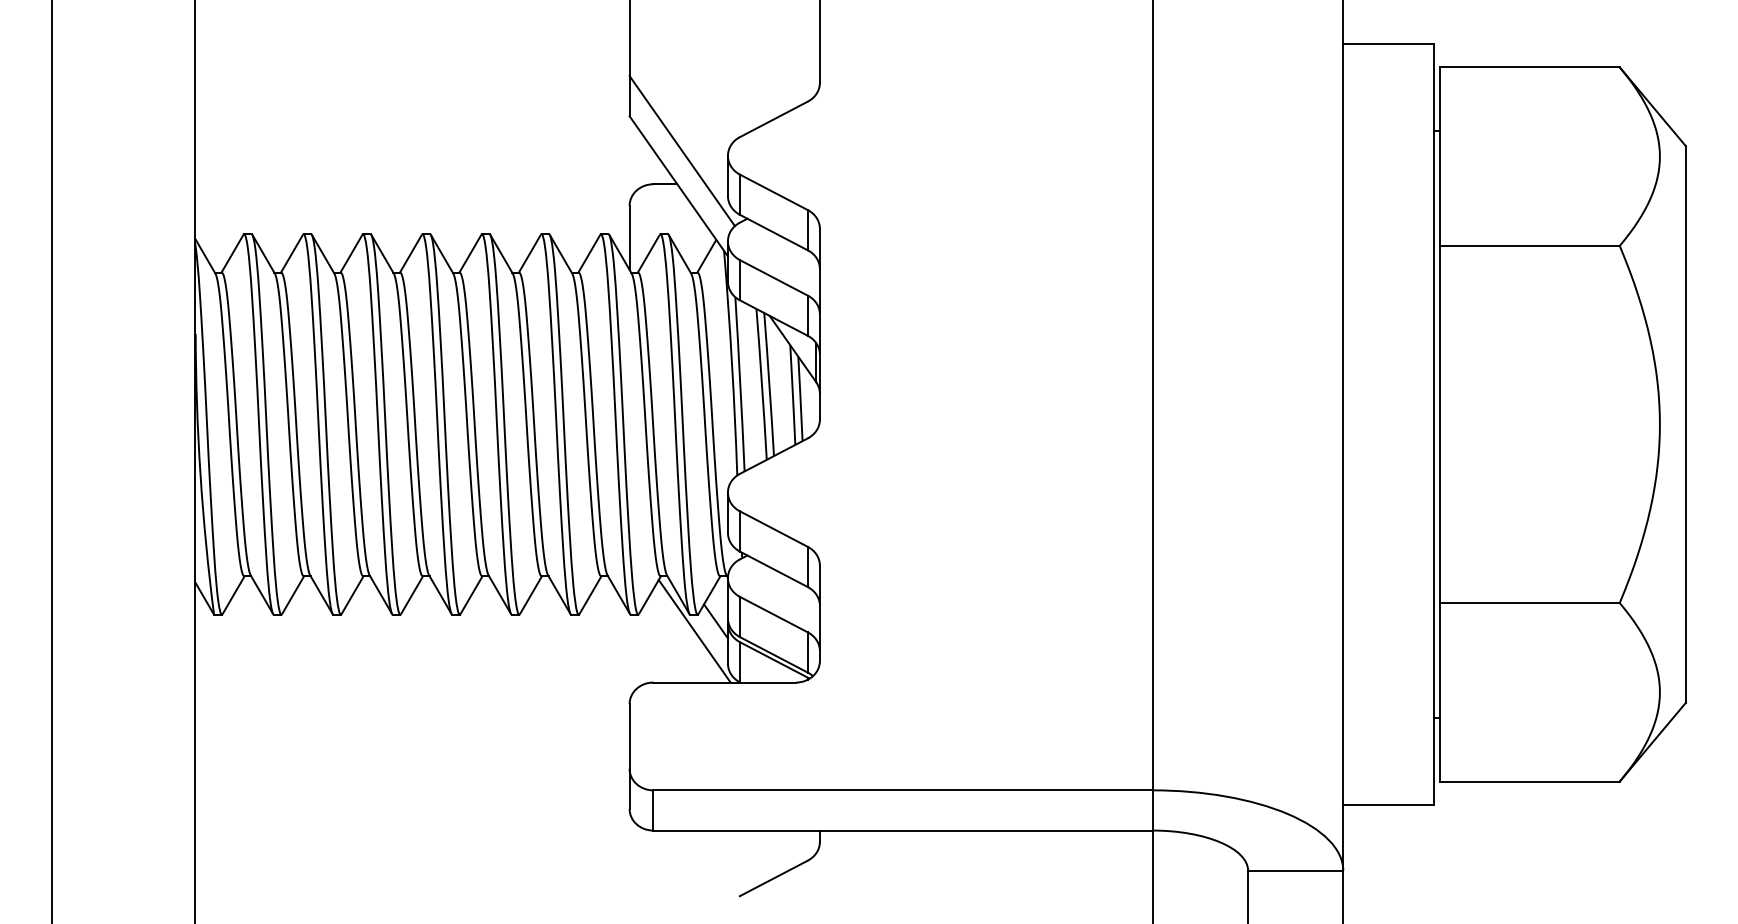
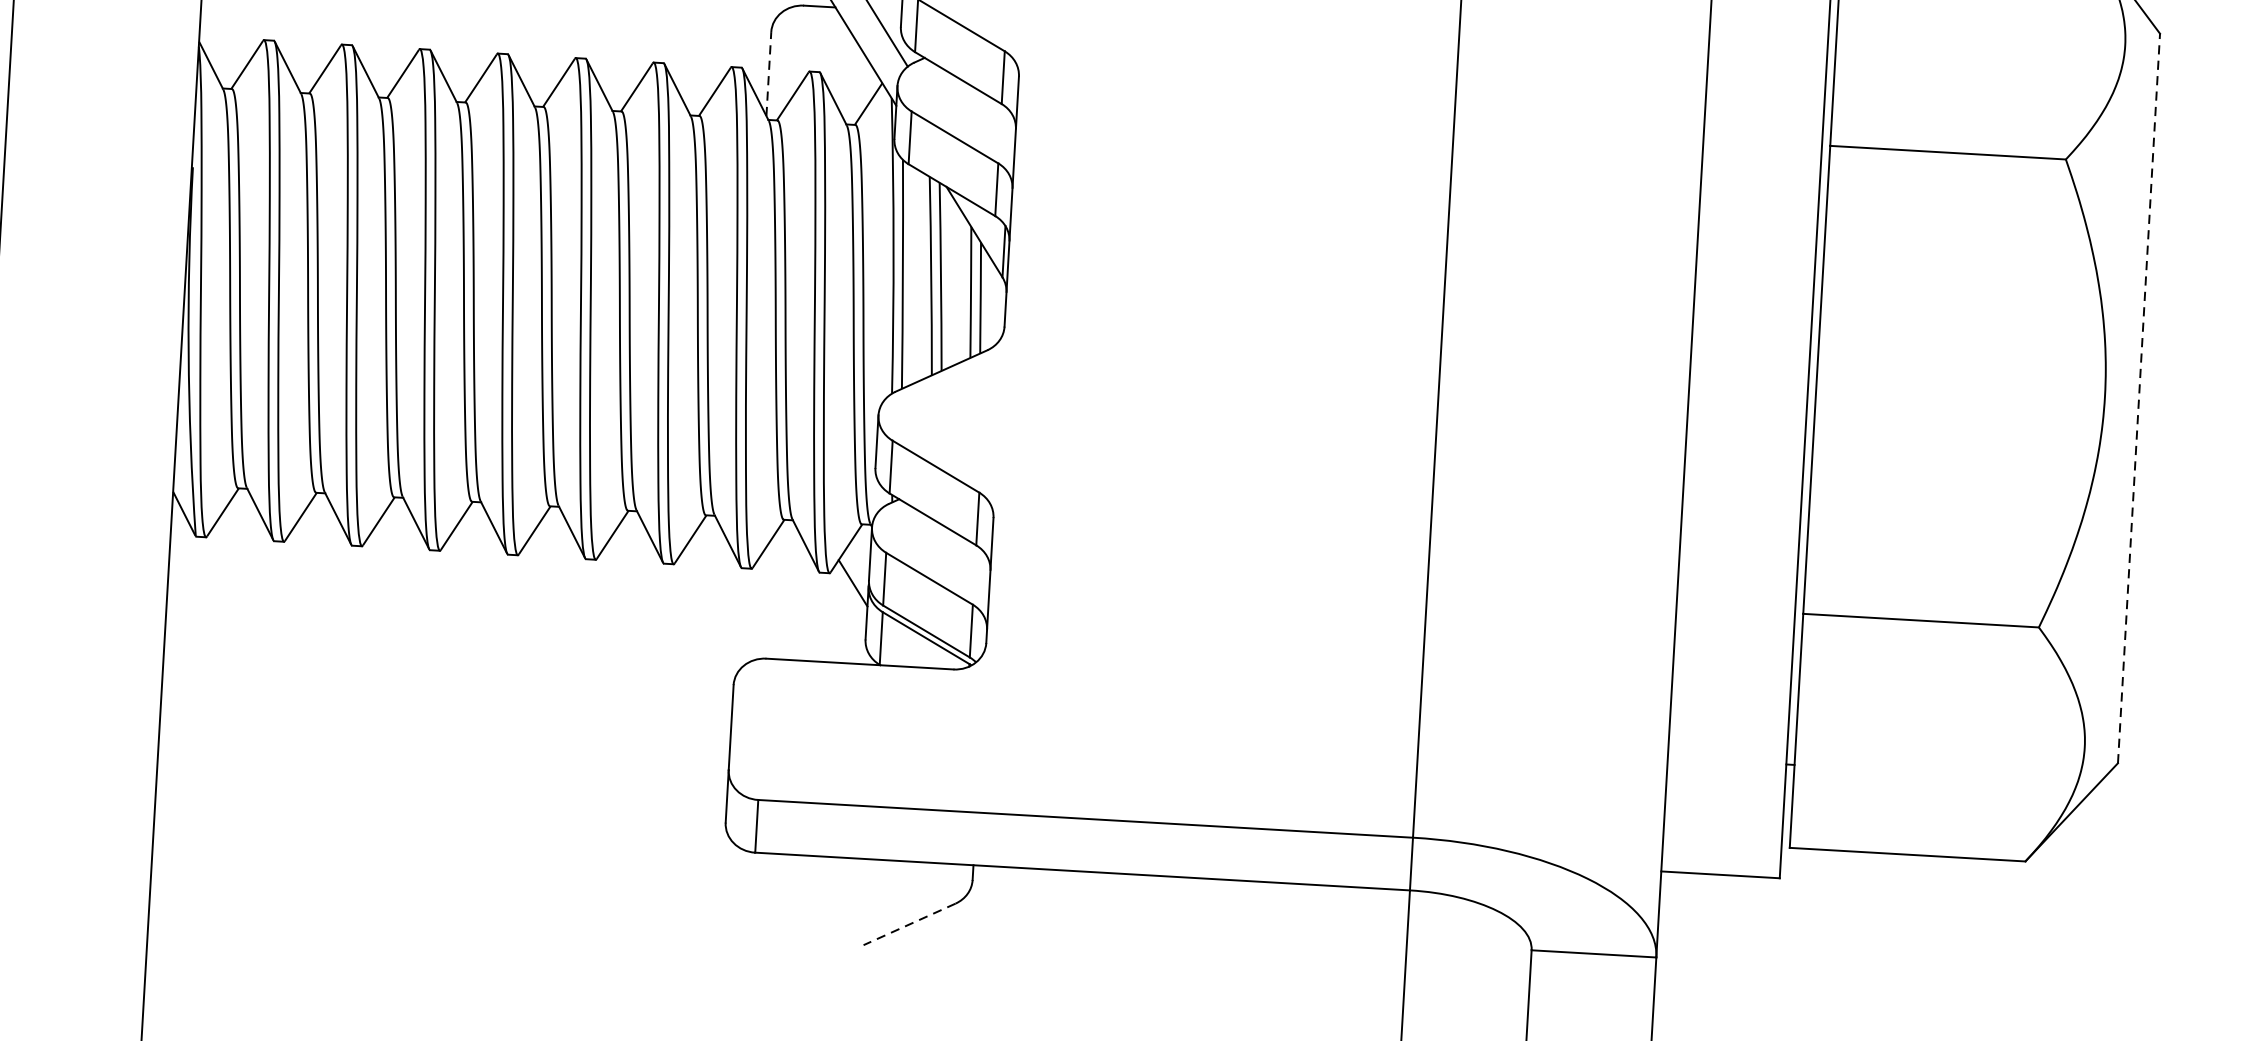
line: (629, 237) -> (768, 73), solid -> dashed
line: (1685, 424) -> (2138, 398), solid -> dashed
line: (694, 631) -> (824, 594), removed
line: (773, 878) -> (909, 924), solid -> dashed

